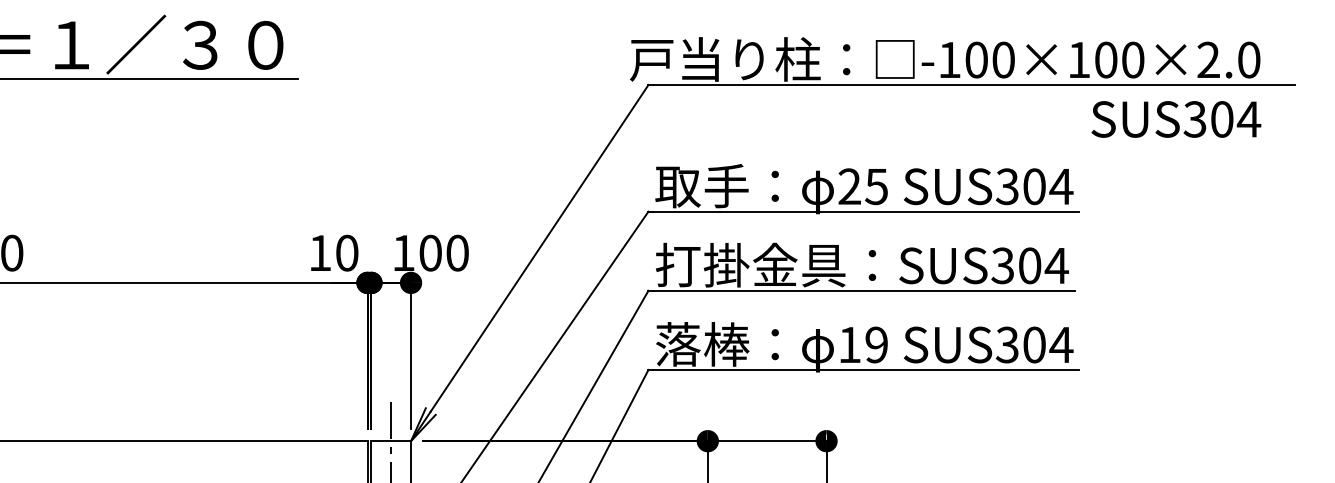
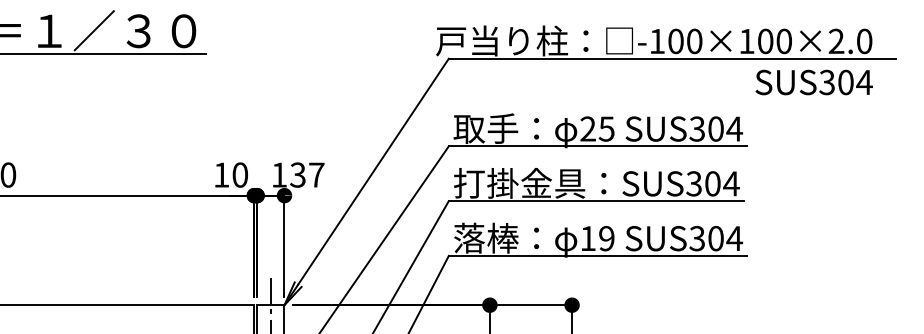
text: (444, 252) -> (307, 174), 100 -> 137

